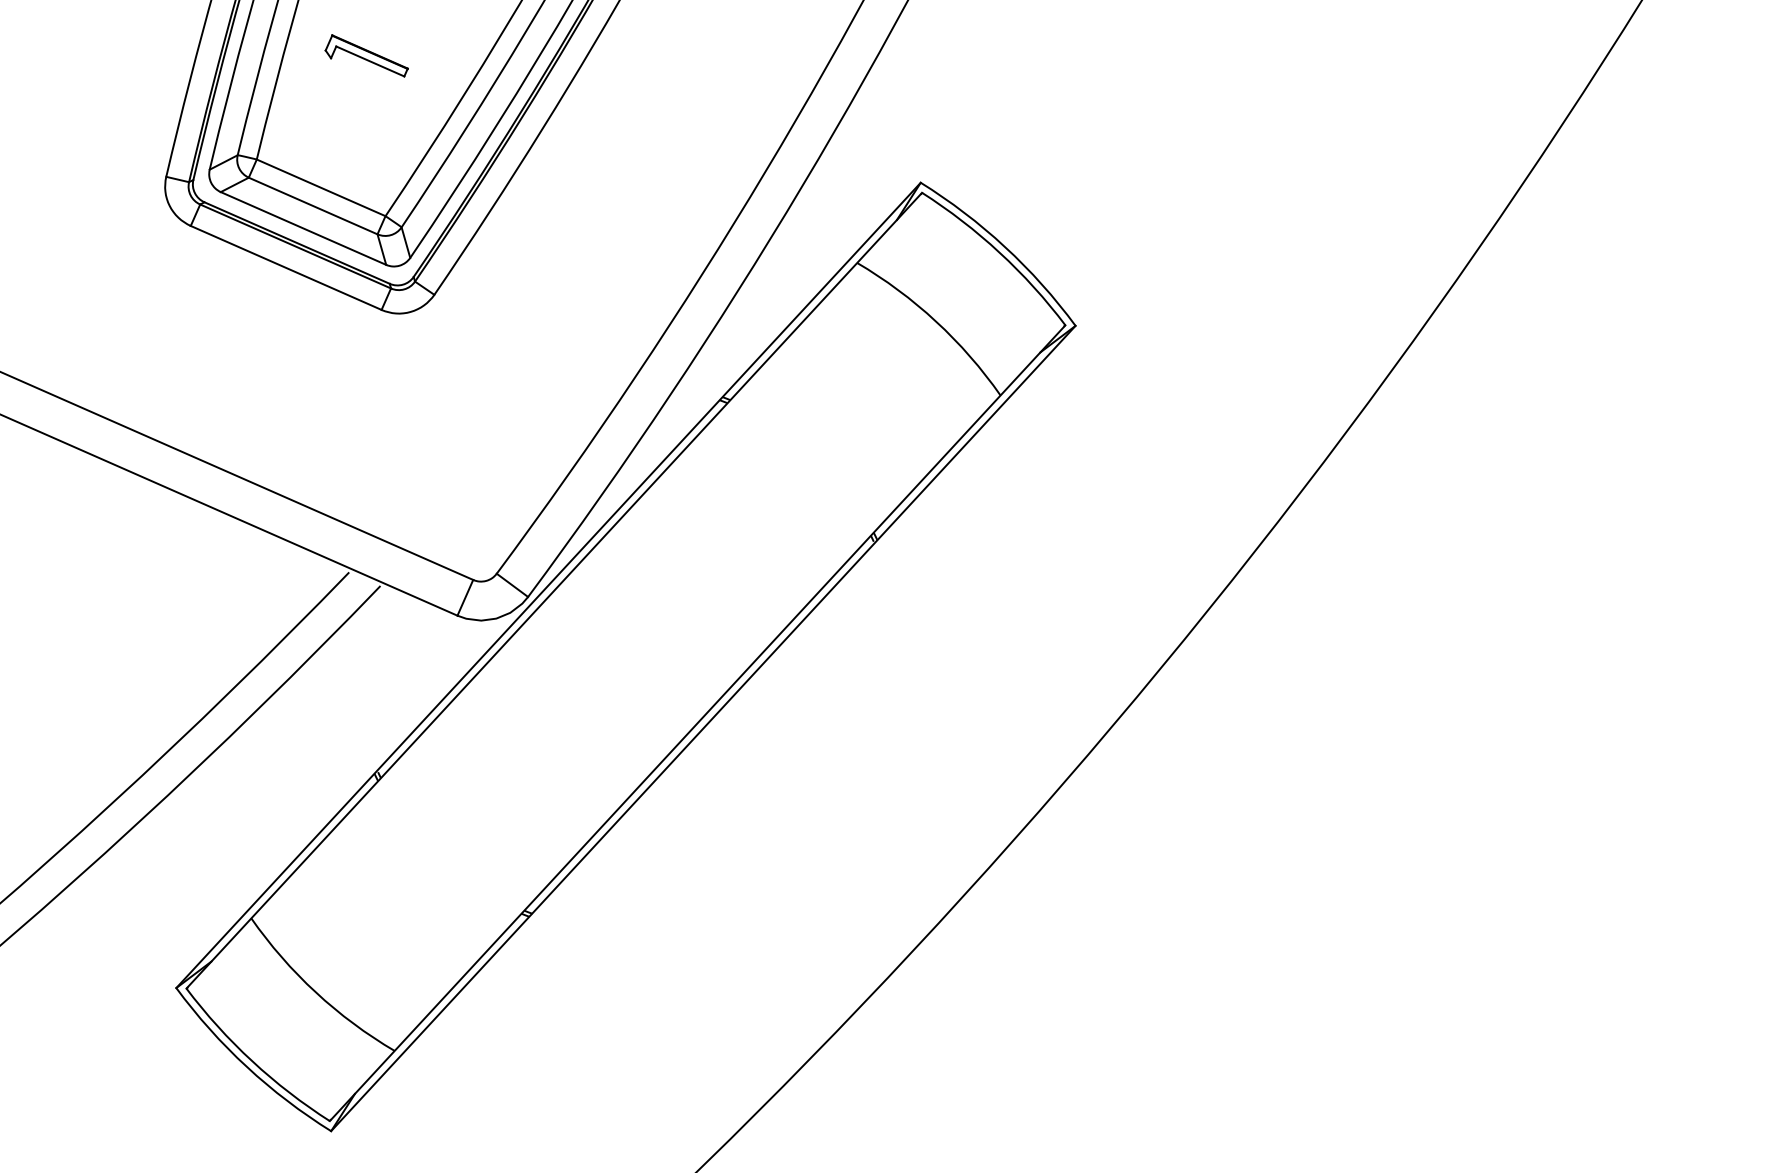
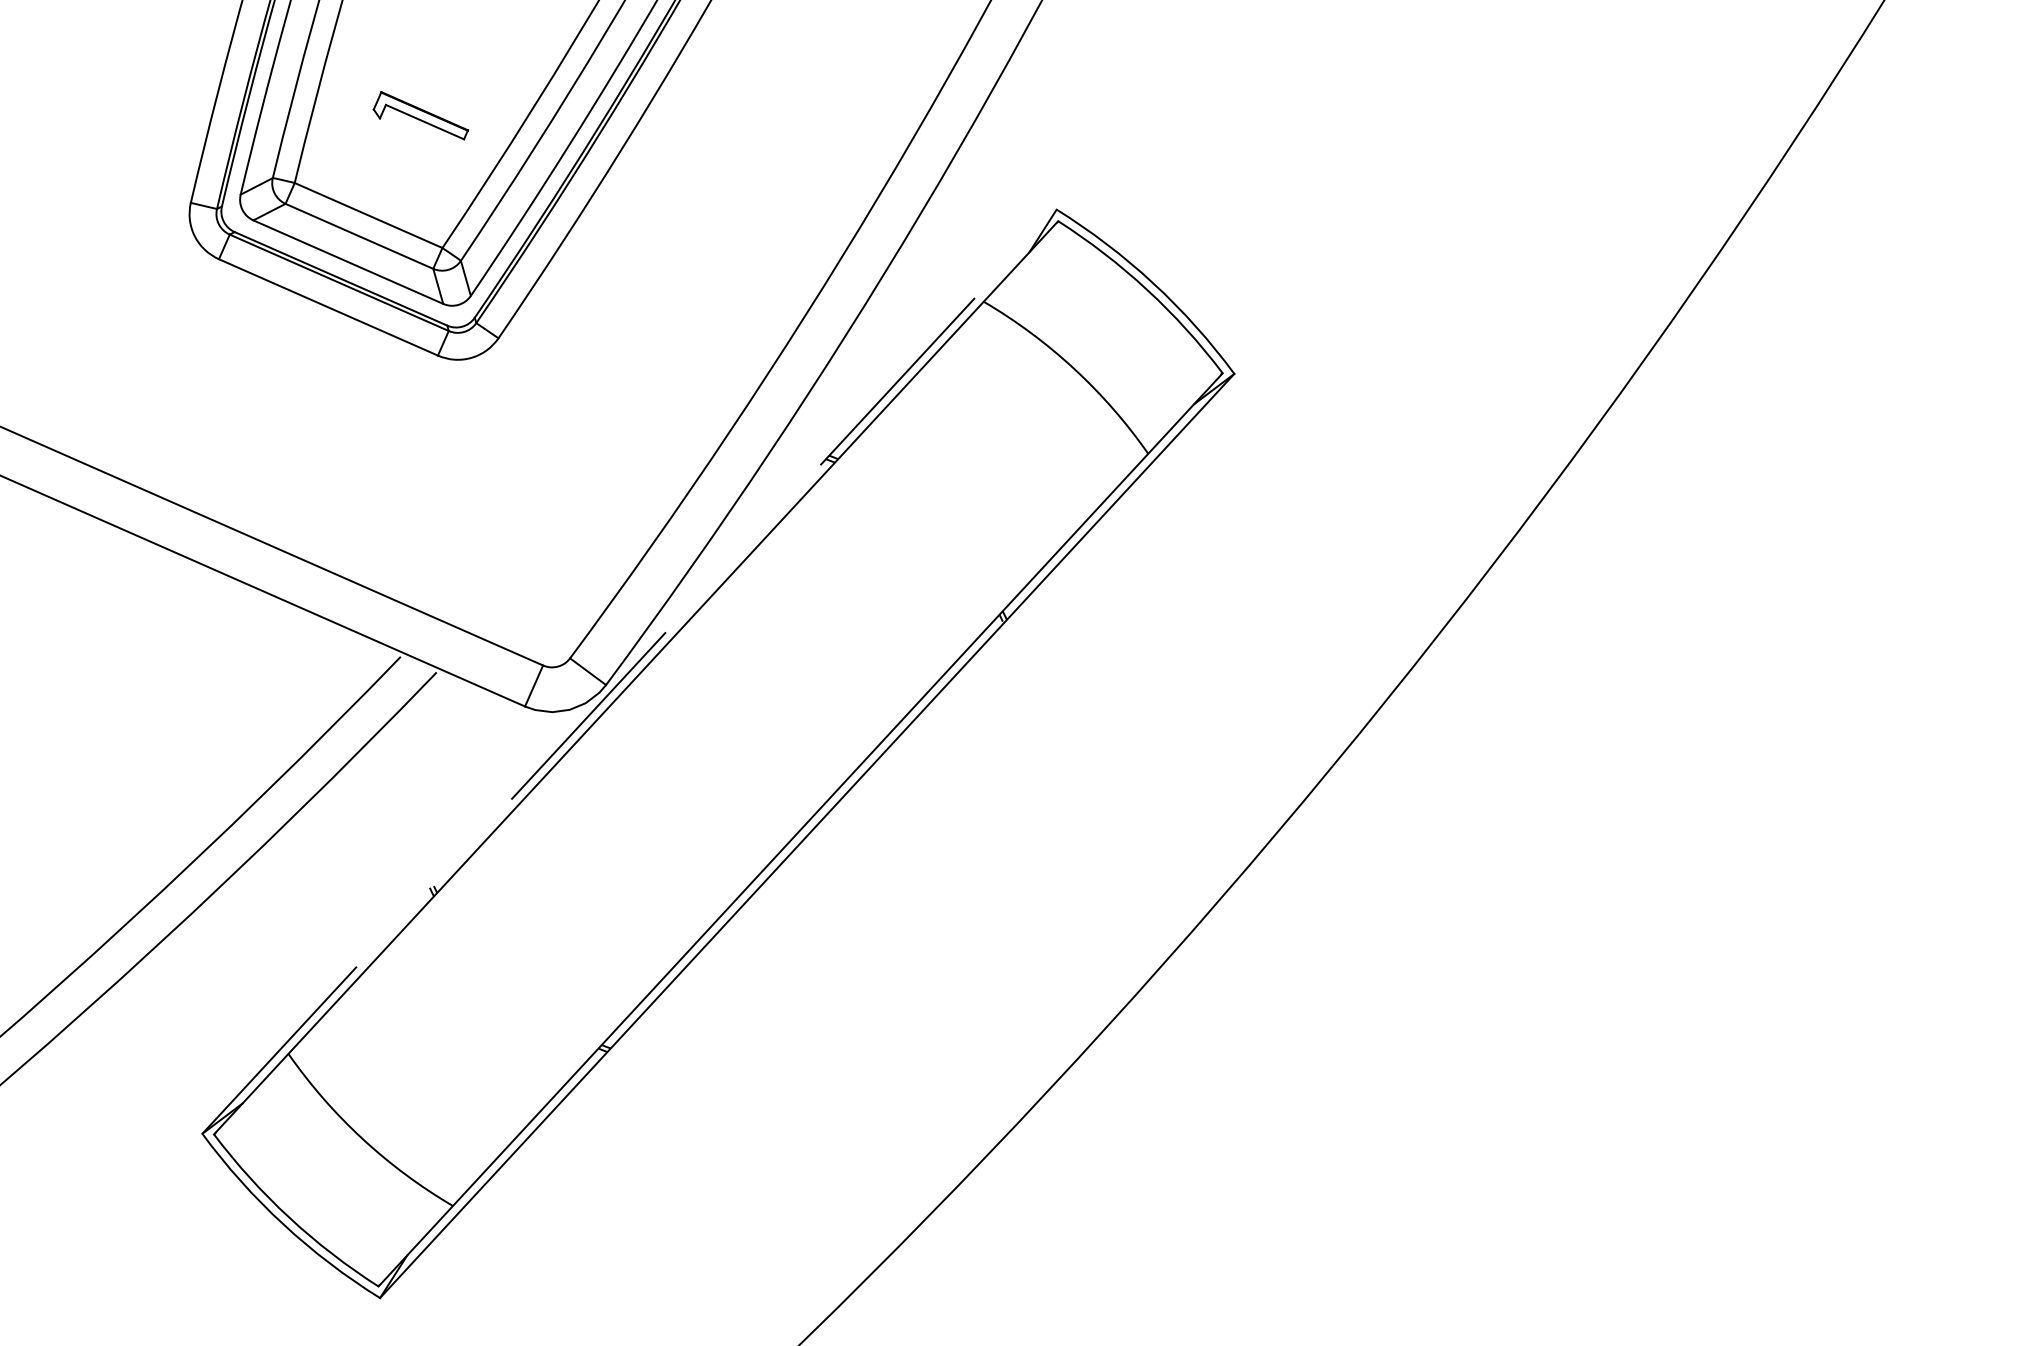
part: (366, 55) -> (420, 115), moved
line: (548, 585) -> (629, 671), solid -> dashed

